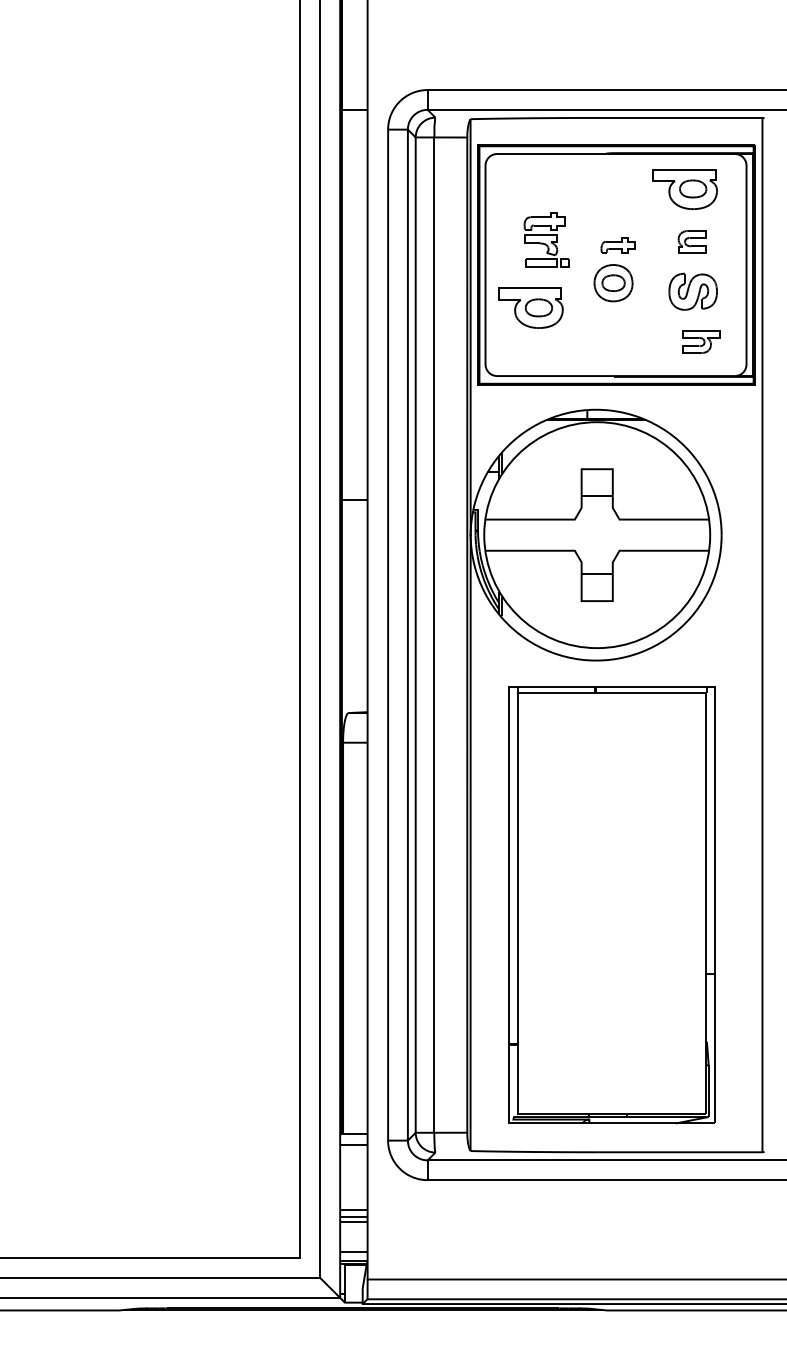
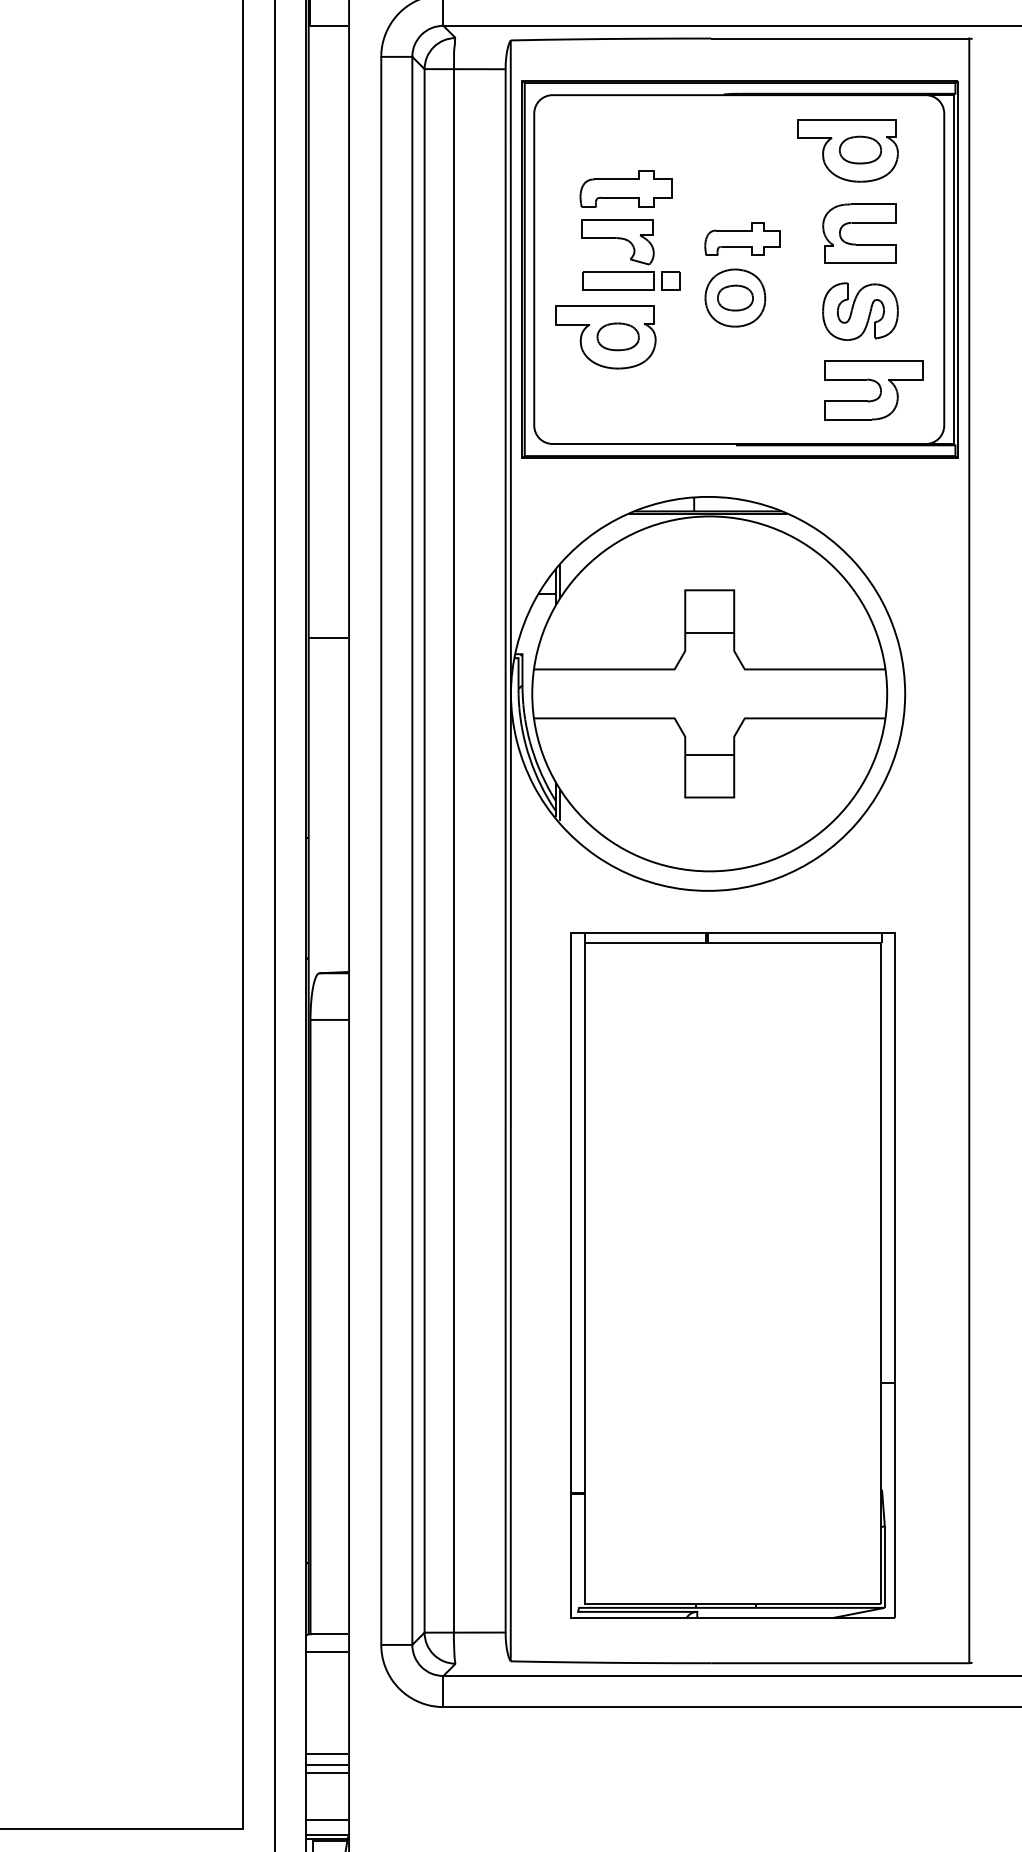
part: (546, 239) -> (630, 229), size x1.43
part: (692, 241) -> (859, 232), size x1.67
part: (617, 245) -> (741, 238), size x1.43
part: (701, 341) -> (873, 389), size x1.67

